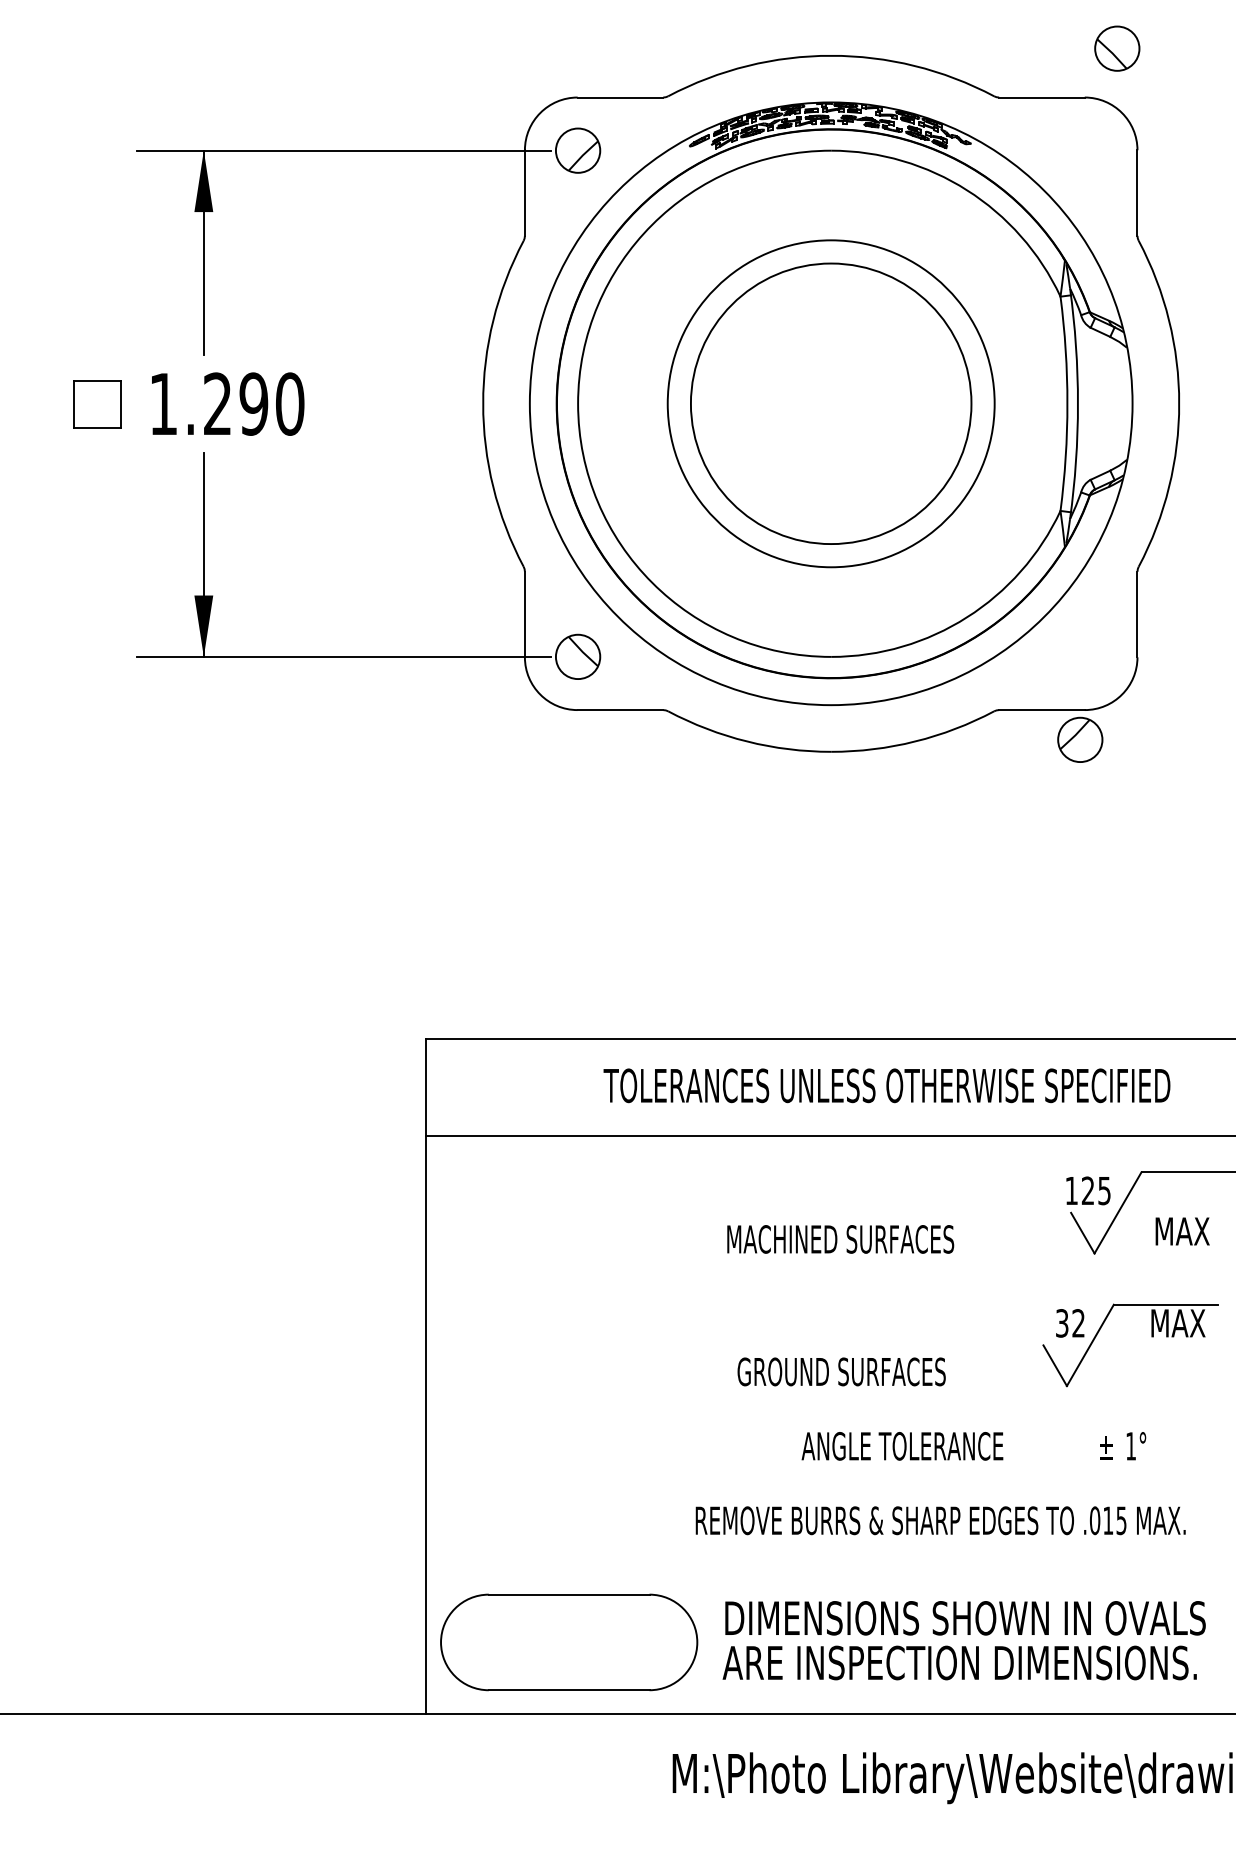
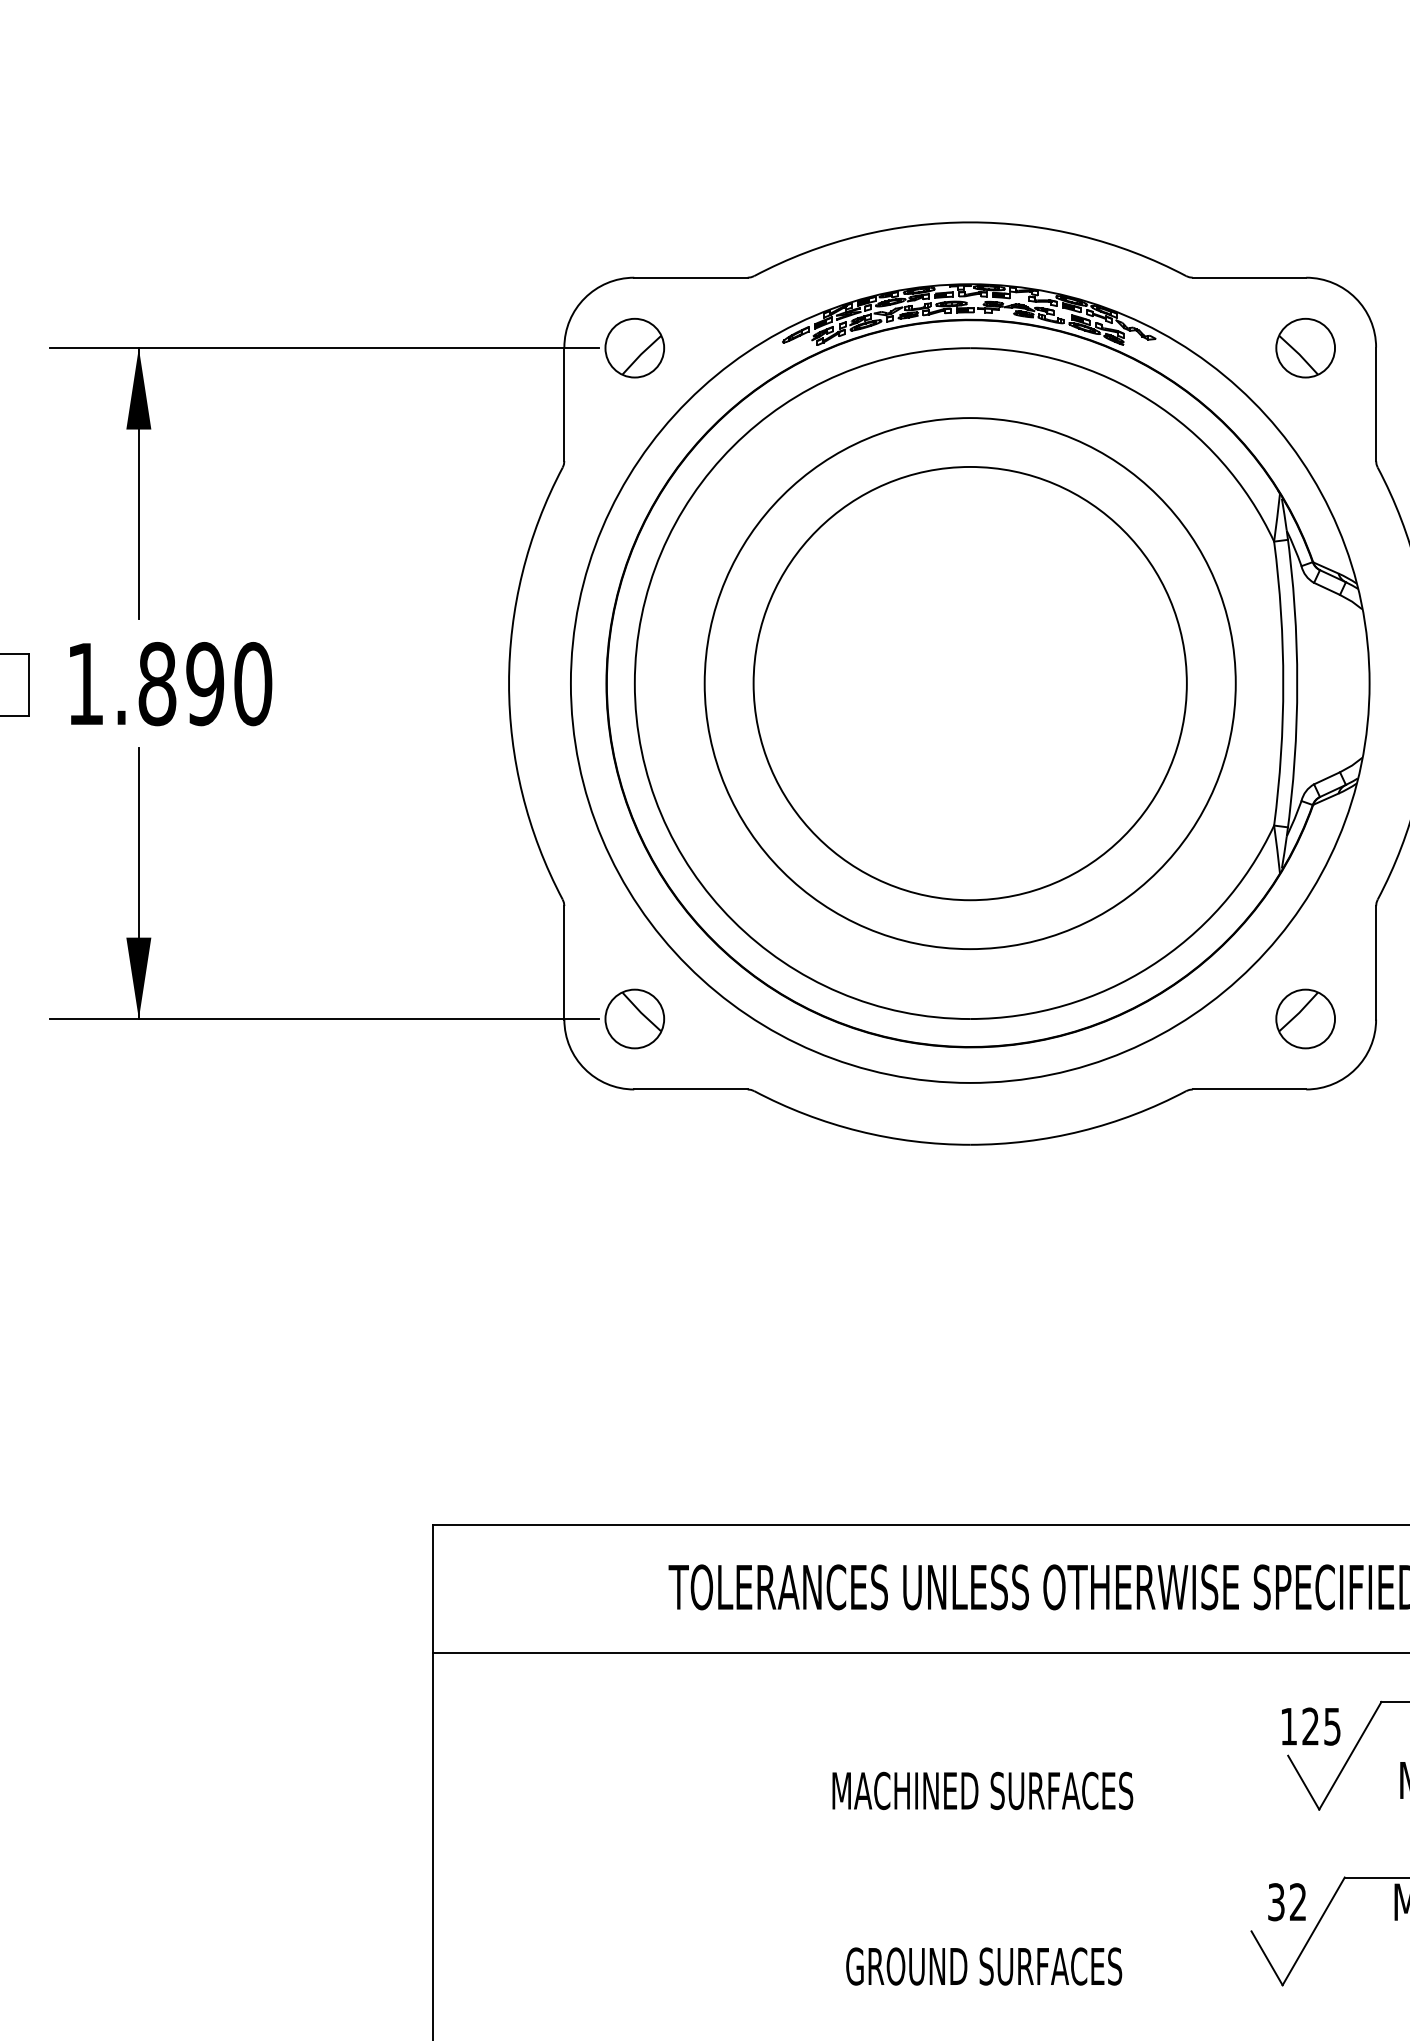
part: (1117, 48) -> (1305, 347), moved
text: (217, 403) -> (156, 683), 1.290 -> 1.890
circle: (830, 403) -> (969, 683), size x1.43
part: (1080, 739) -> (1305, 1018), moved

